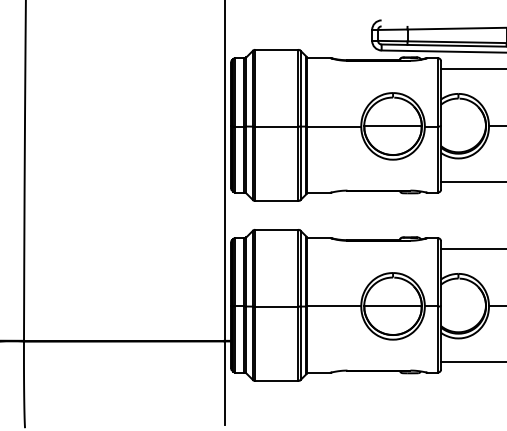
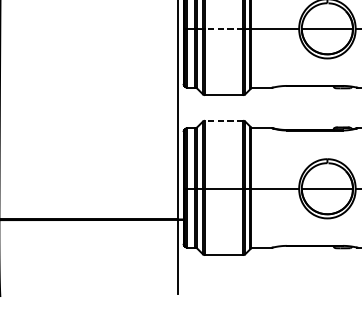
line: (276, 126) -> (223, 28), solid -> dashed
line: (276, 229) -> (223, 120), solid -> dashed

